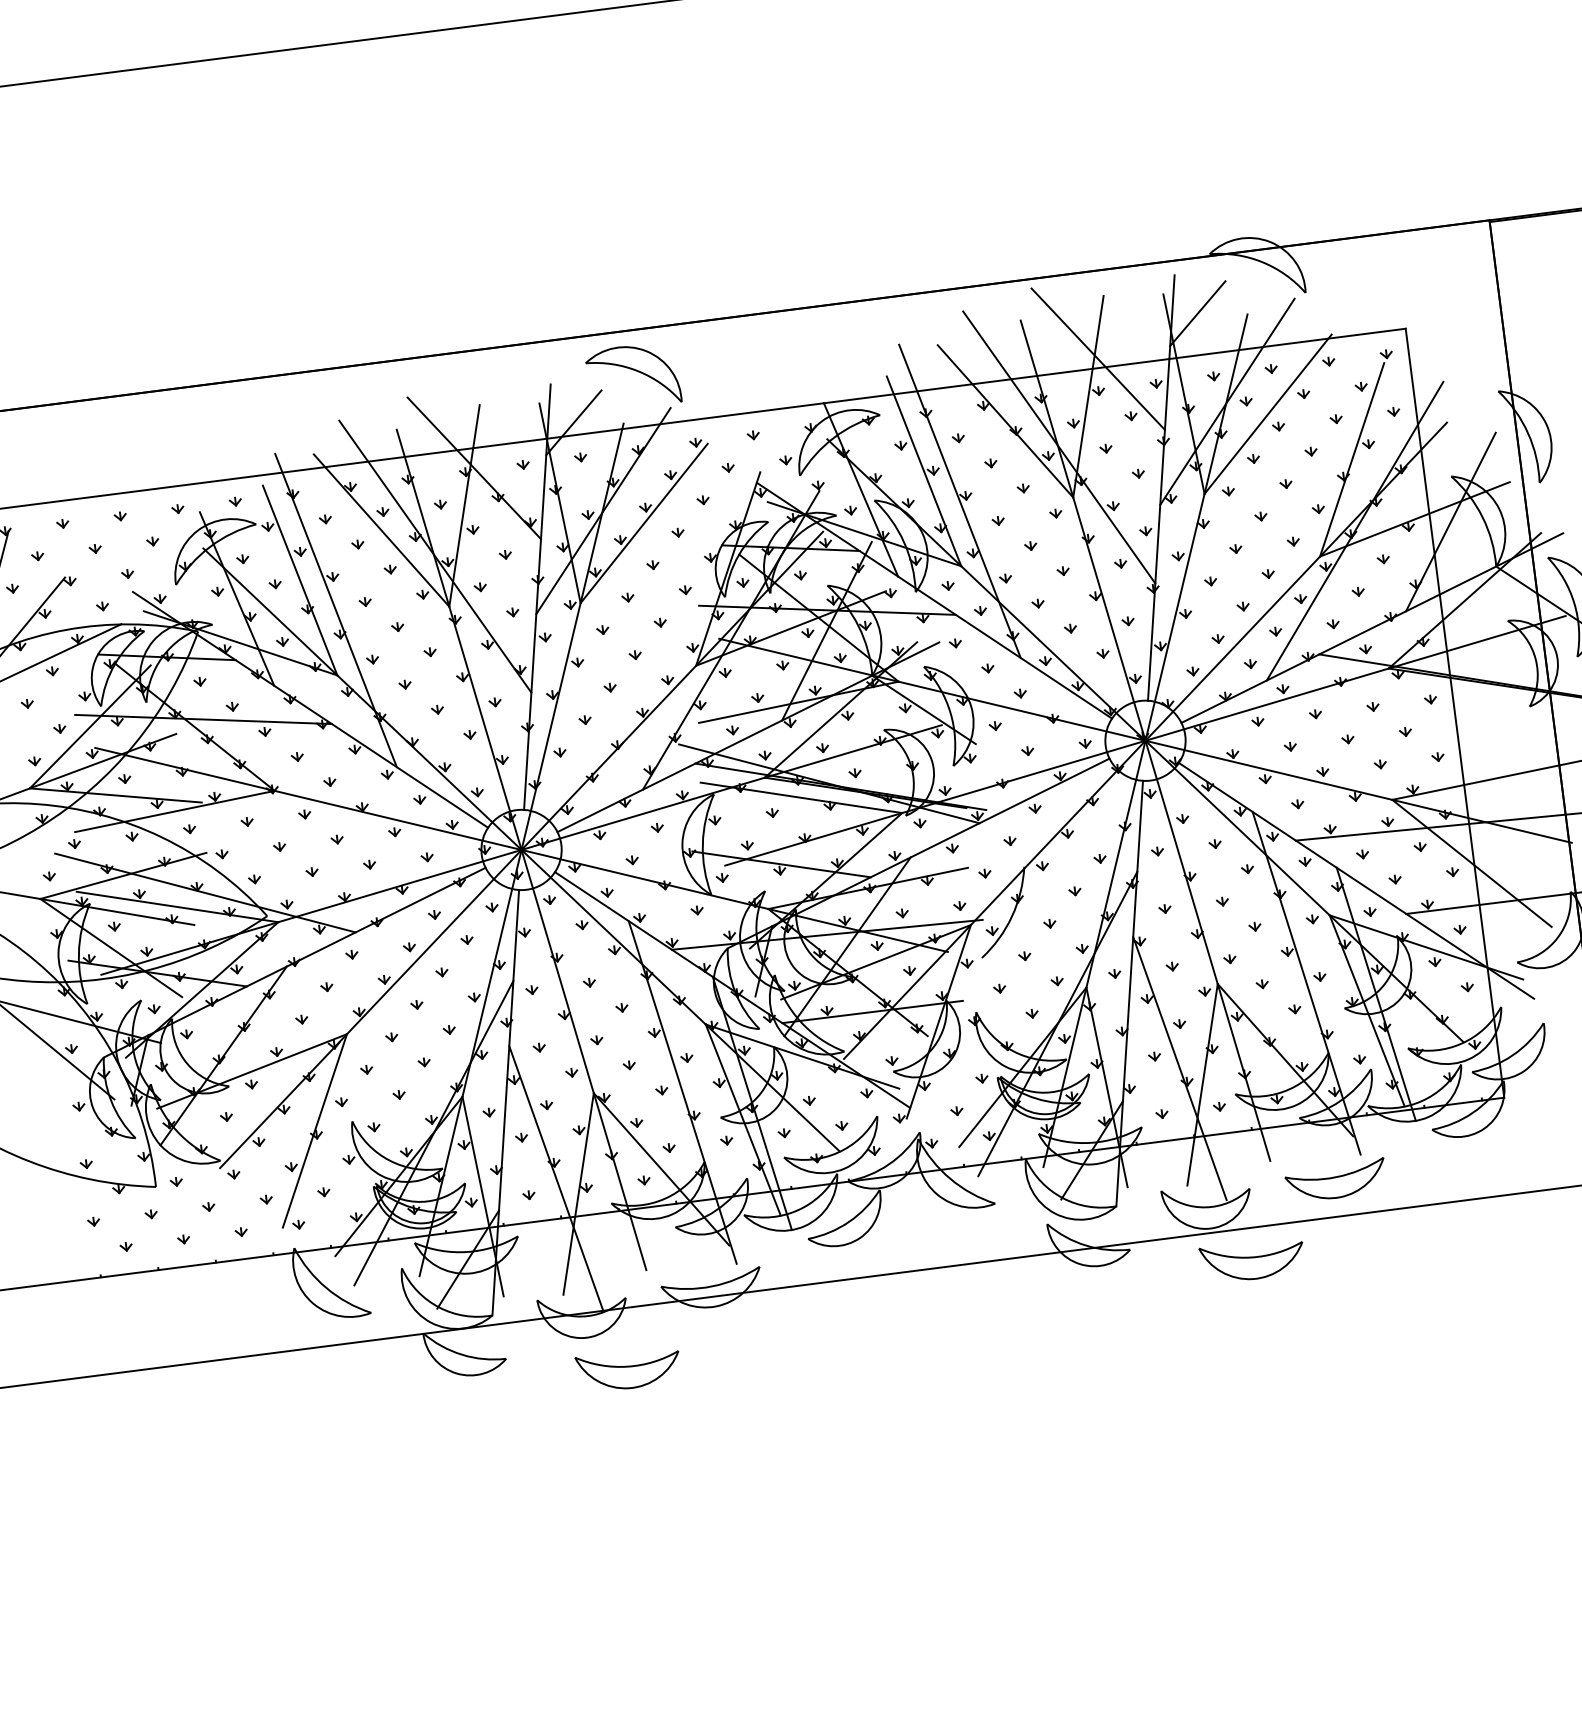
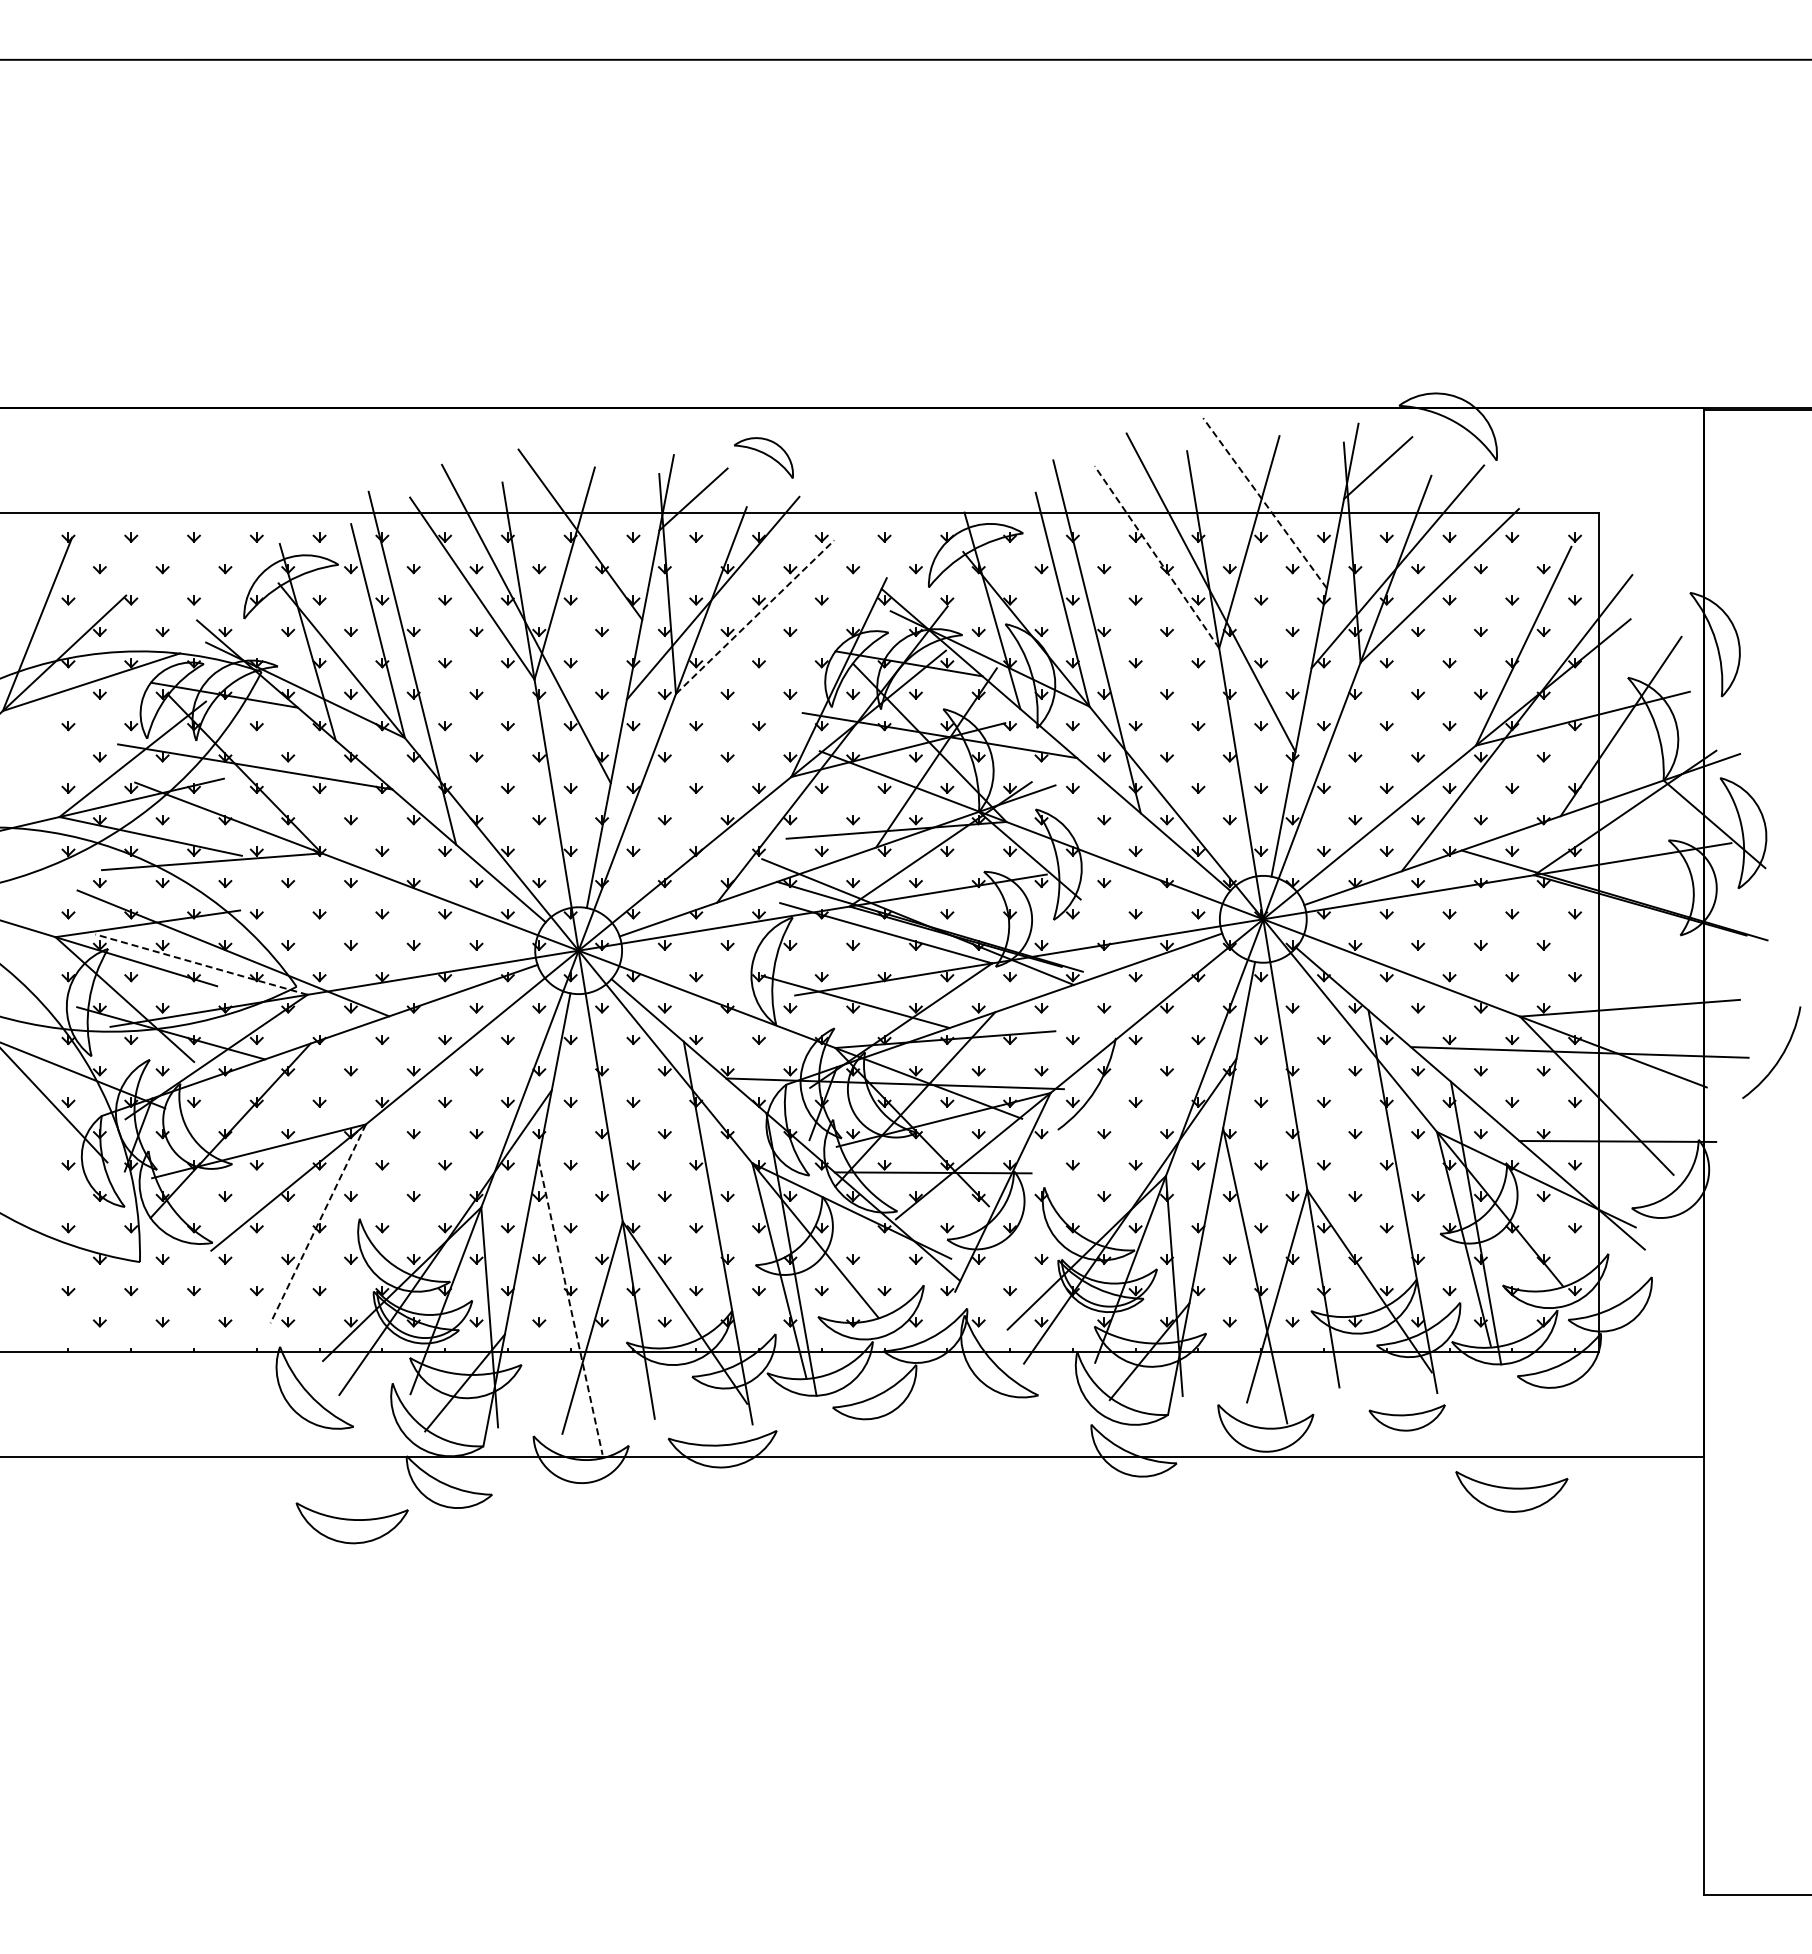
line: (1097, 358) -> (1264, 502), solid -> dashed
part: (633, 376) -> (763, 457), size x0.6
line: (1004, 420) -> (1156, 556), solid -> dashed
line: (644, 522) -> (755, 616), solid -> dashed
line: (177, 906) -> (201, 964), solid -> dashed
line: (315, 1131) -> (318, 1224), solid -> dashed
line: (555, 1178) -> (570, 1307), solid -> dashed
part: (1335, 1180) -> (1406, 1417), size x0.7
part: (1252, 1260) -> (1511, 1491), moved
part: (628, 1370) -> (351, 1523), moved

